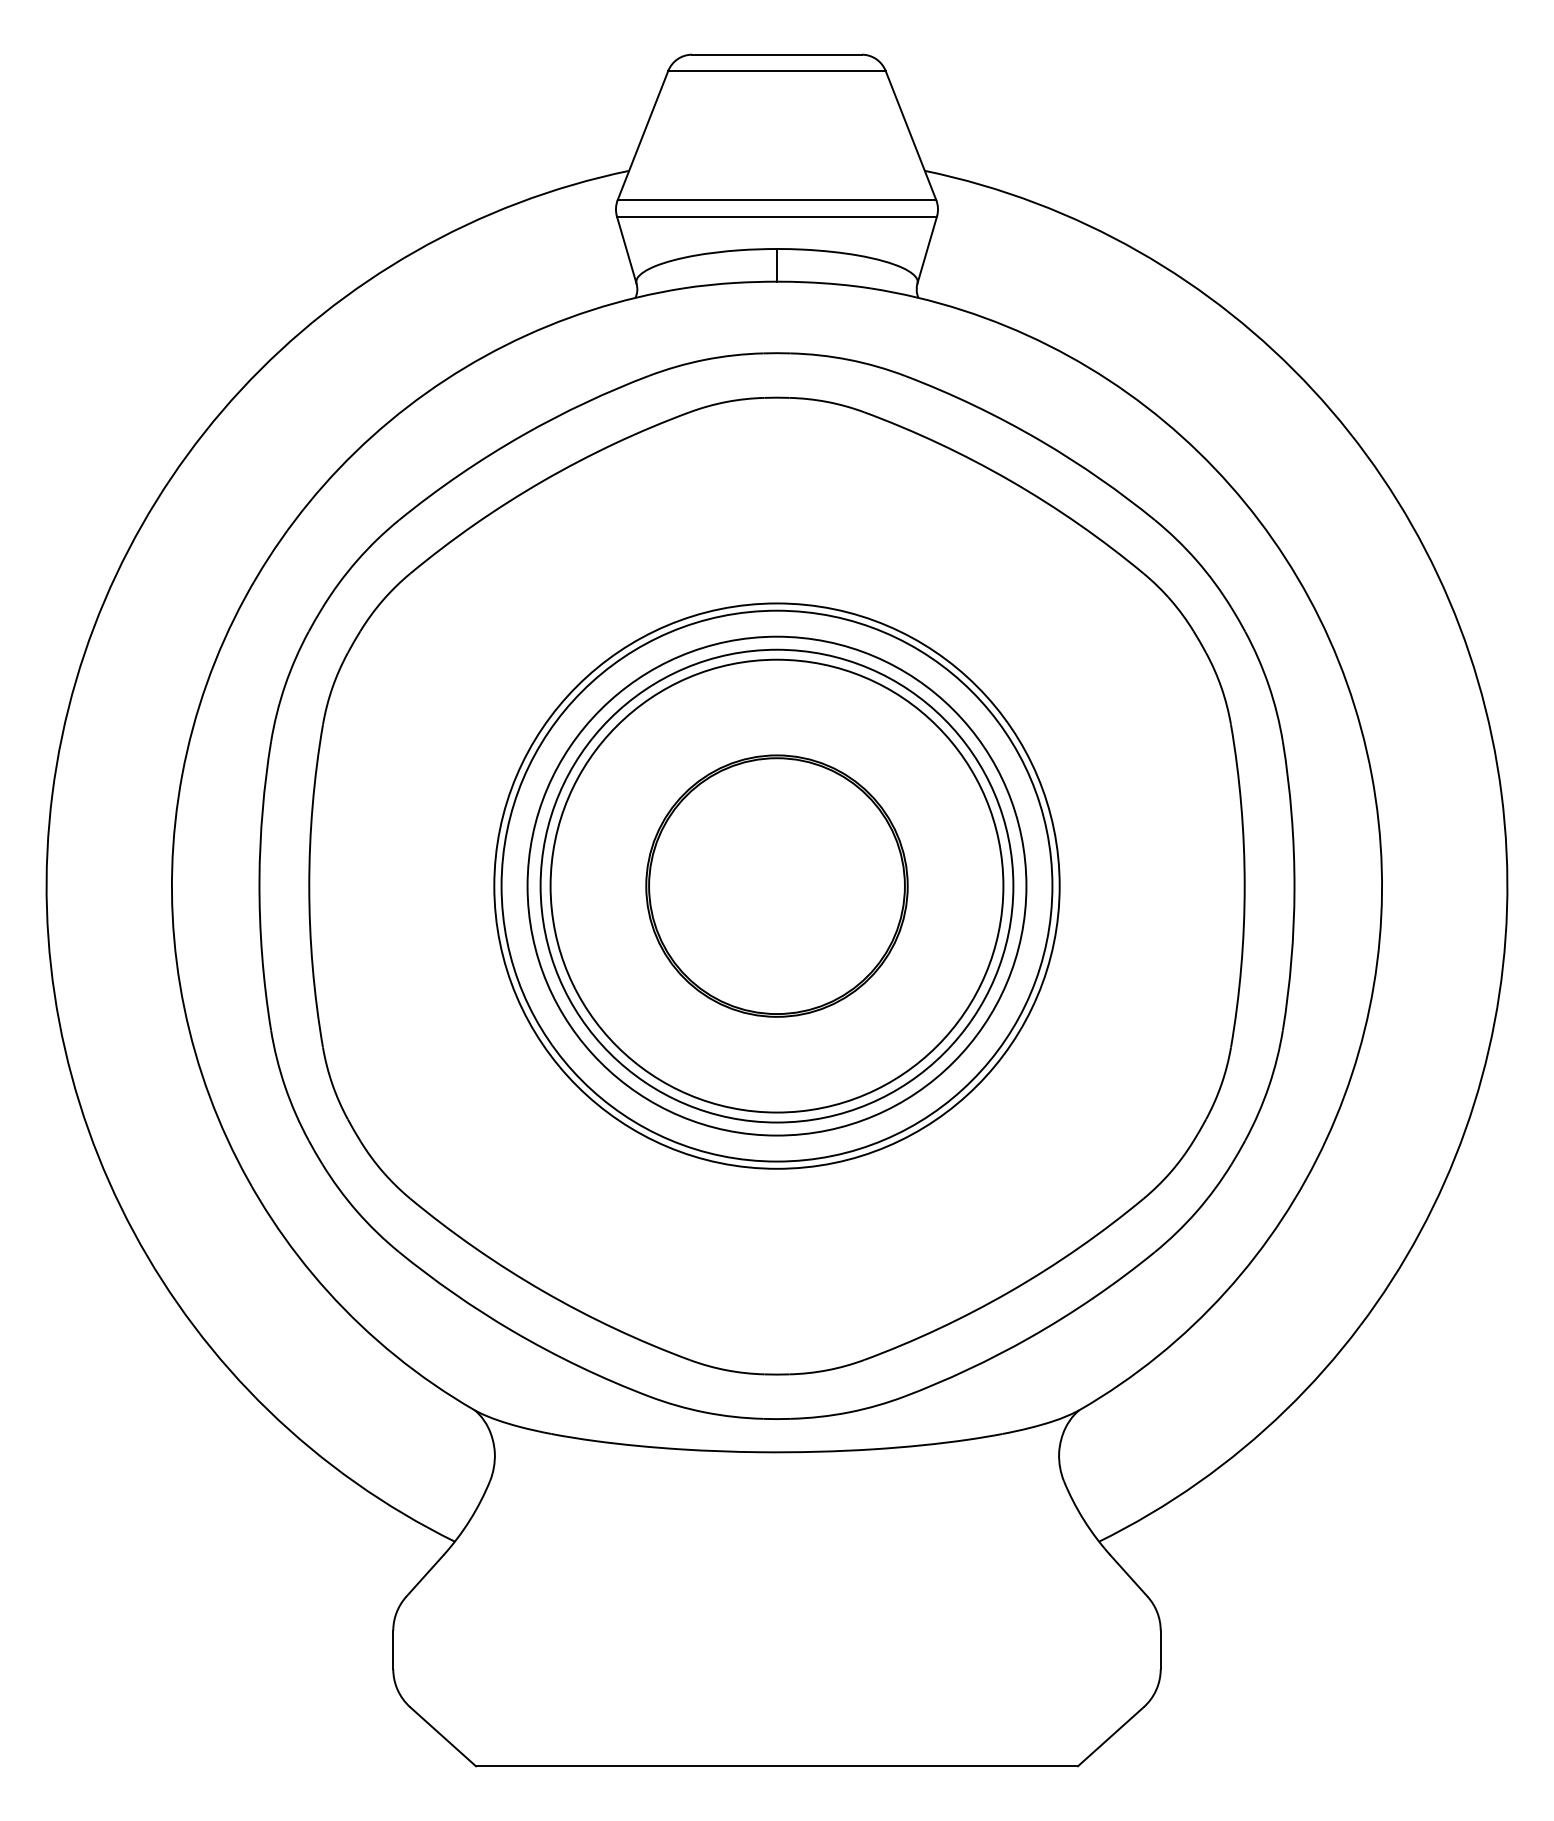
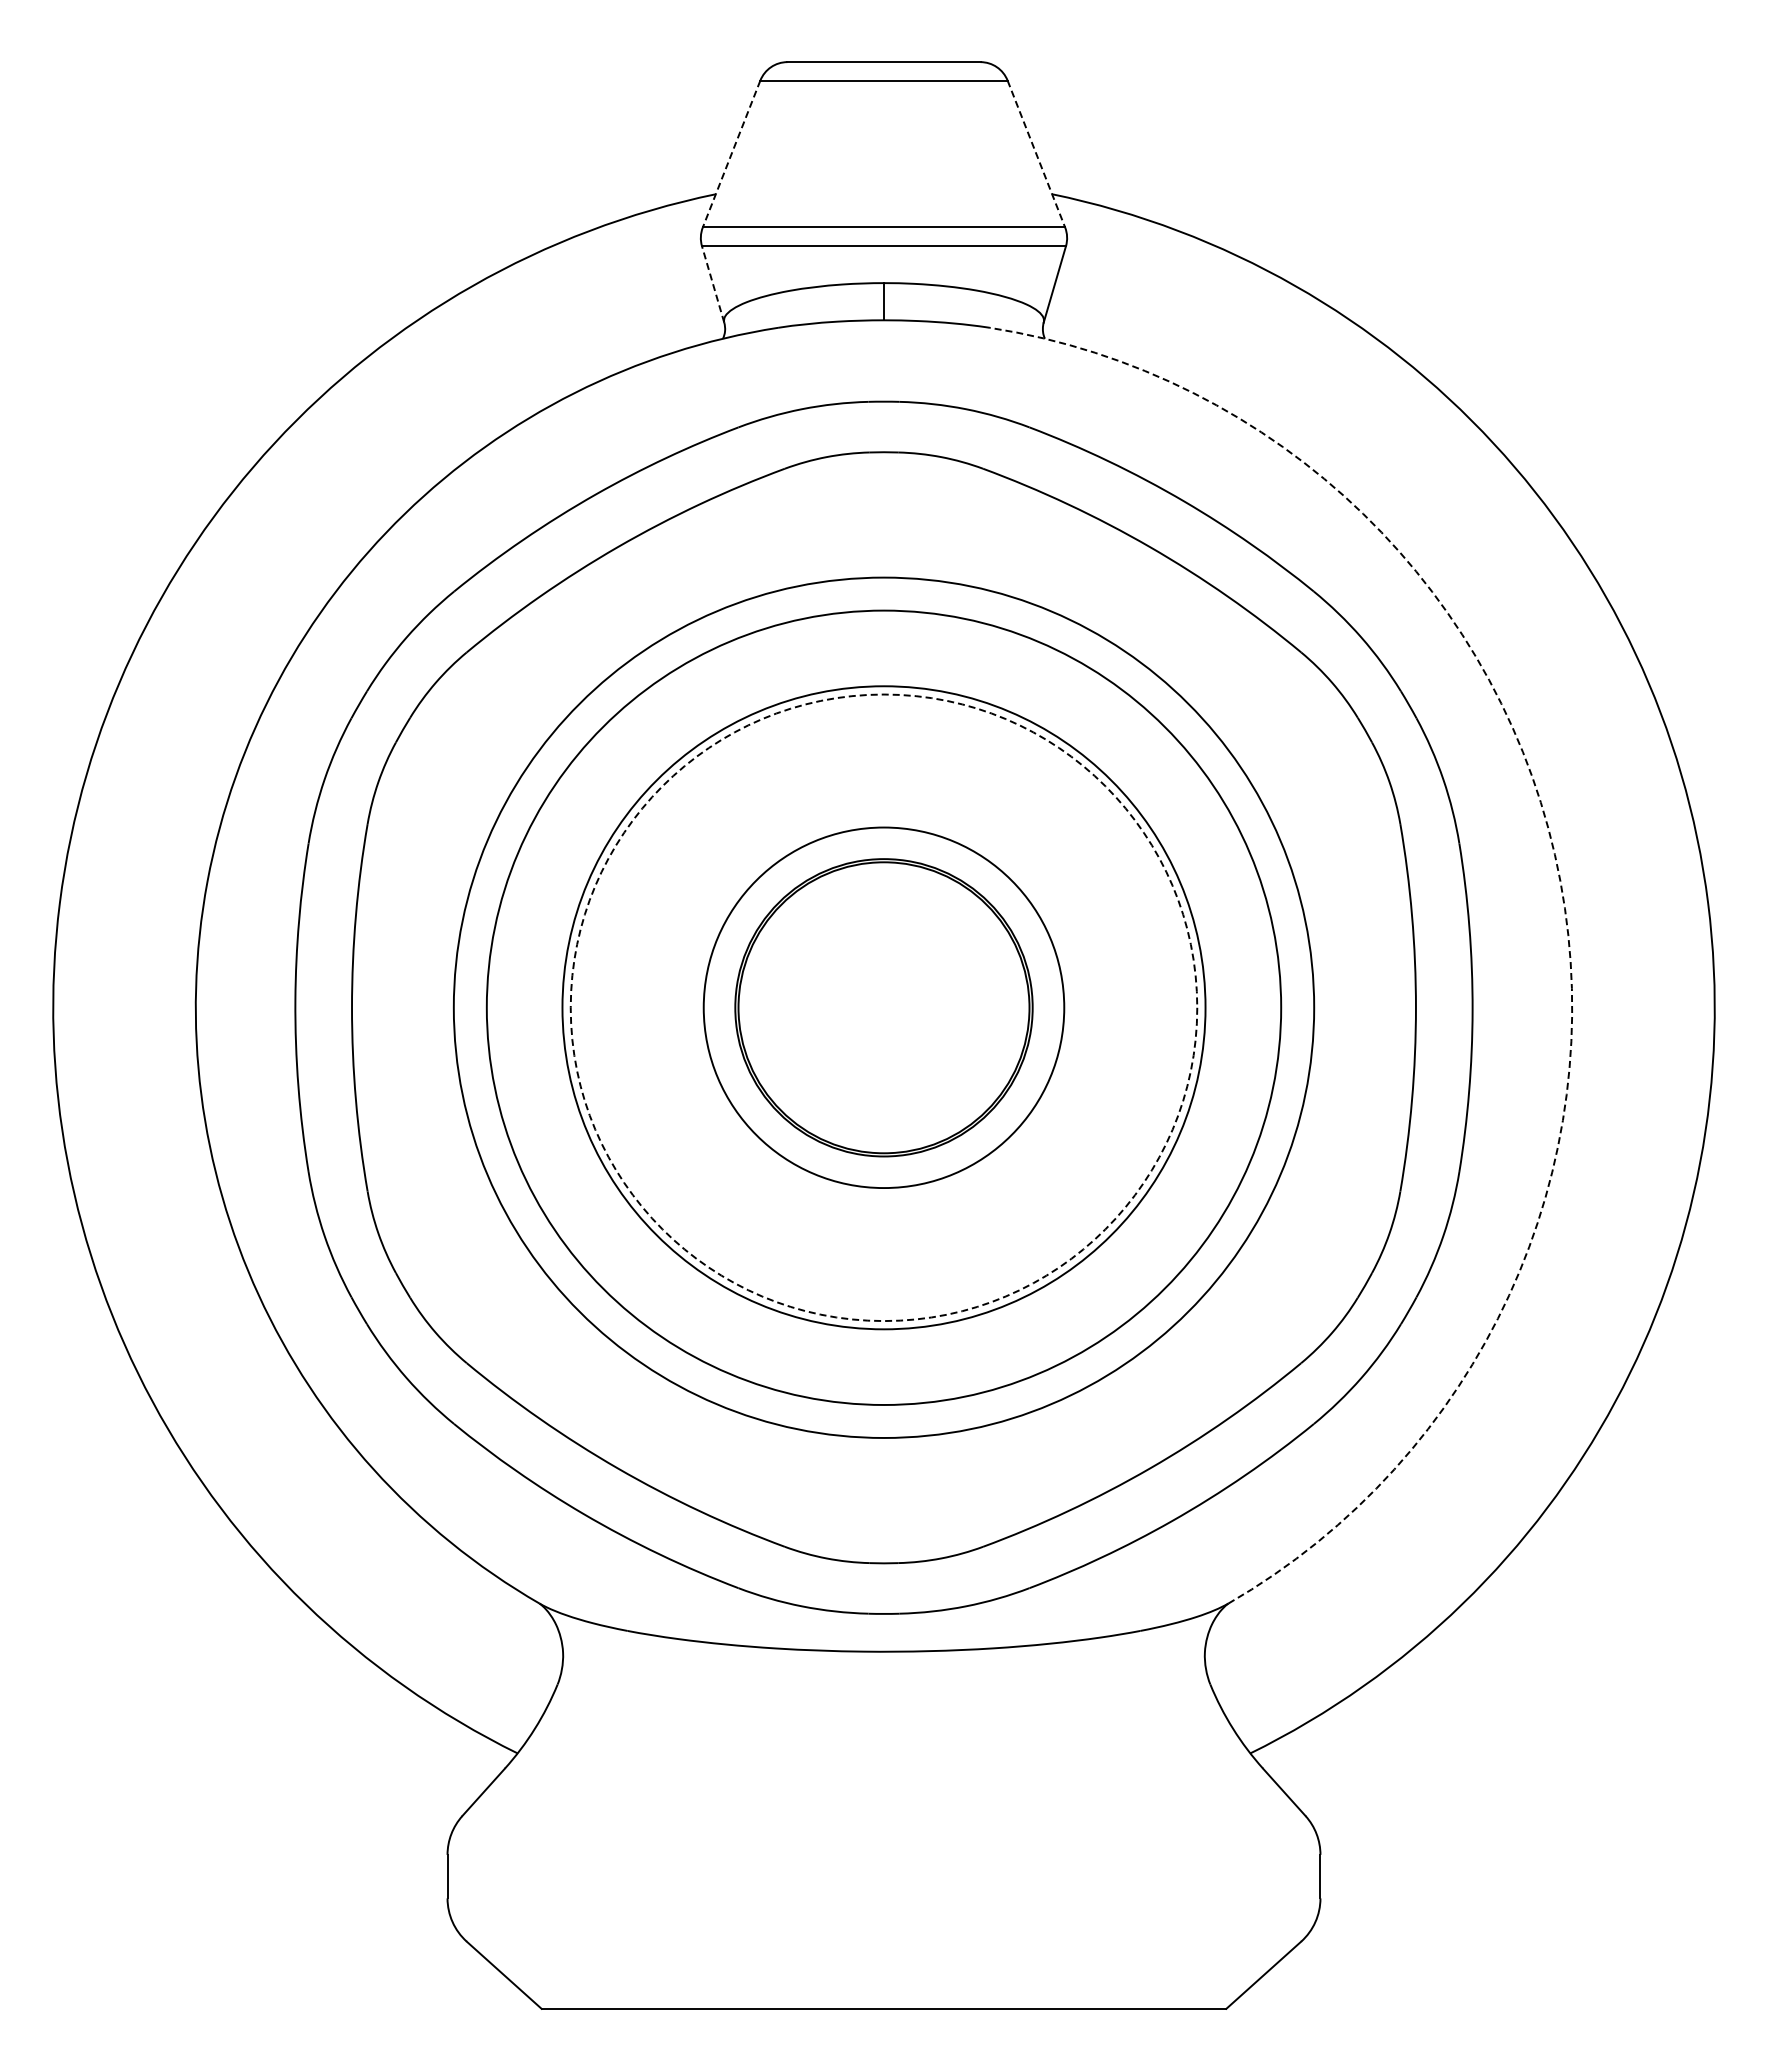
line: (642, 135) -> (731, 154), solid -> dashed
line: (911, 135) -> (1036, 154), solid -> dashed
line: (627, 250) -> (713, 284), solid -> dashed
arc: (1371, 775) -> (1560, 881), solid -> dashed
circle: (776, 885) -> (883, 1007), size x0.7
circle: (776, 885) -> (883, 1007), size x1.4
circle: (776, 885) -> (883, 1007), size x1.6
circle: (776, 885) -> (883, 1007), solid -> dashed

